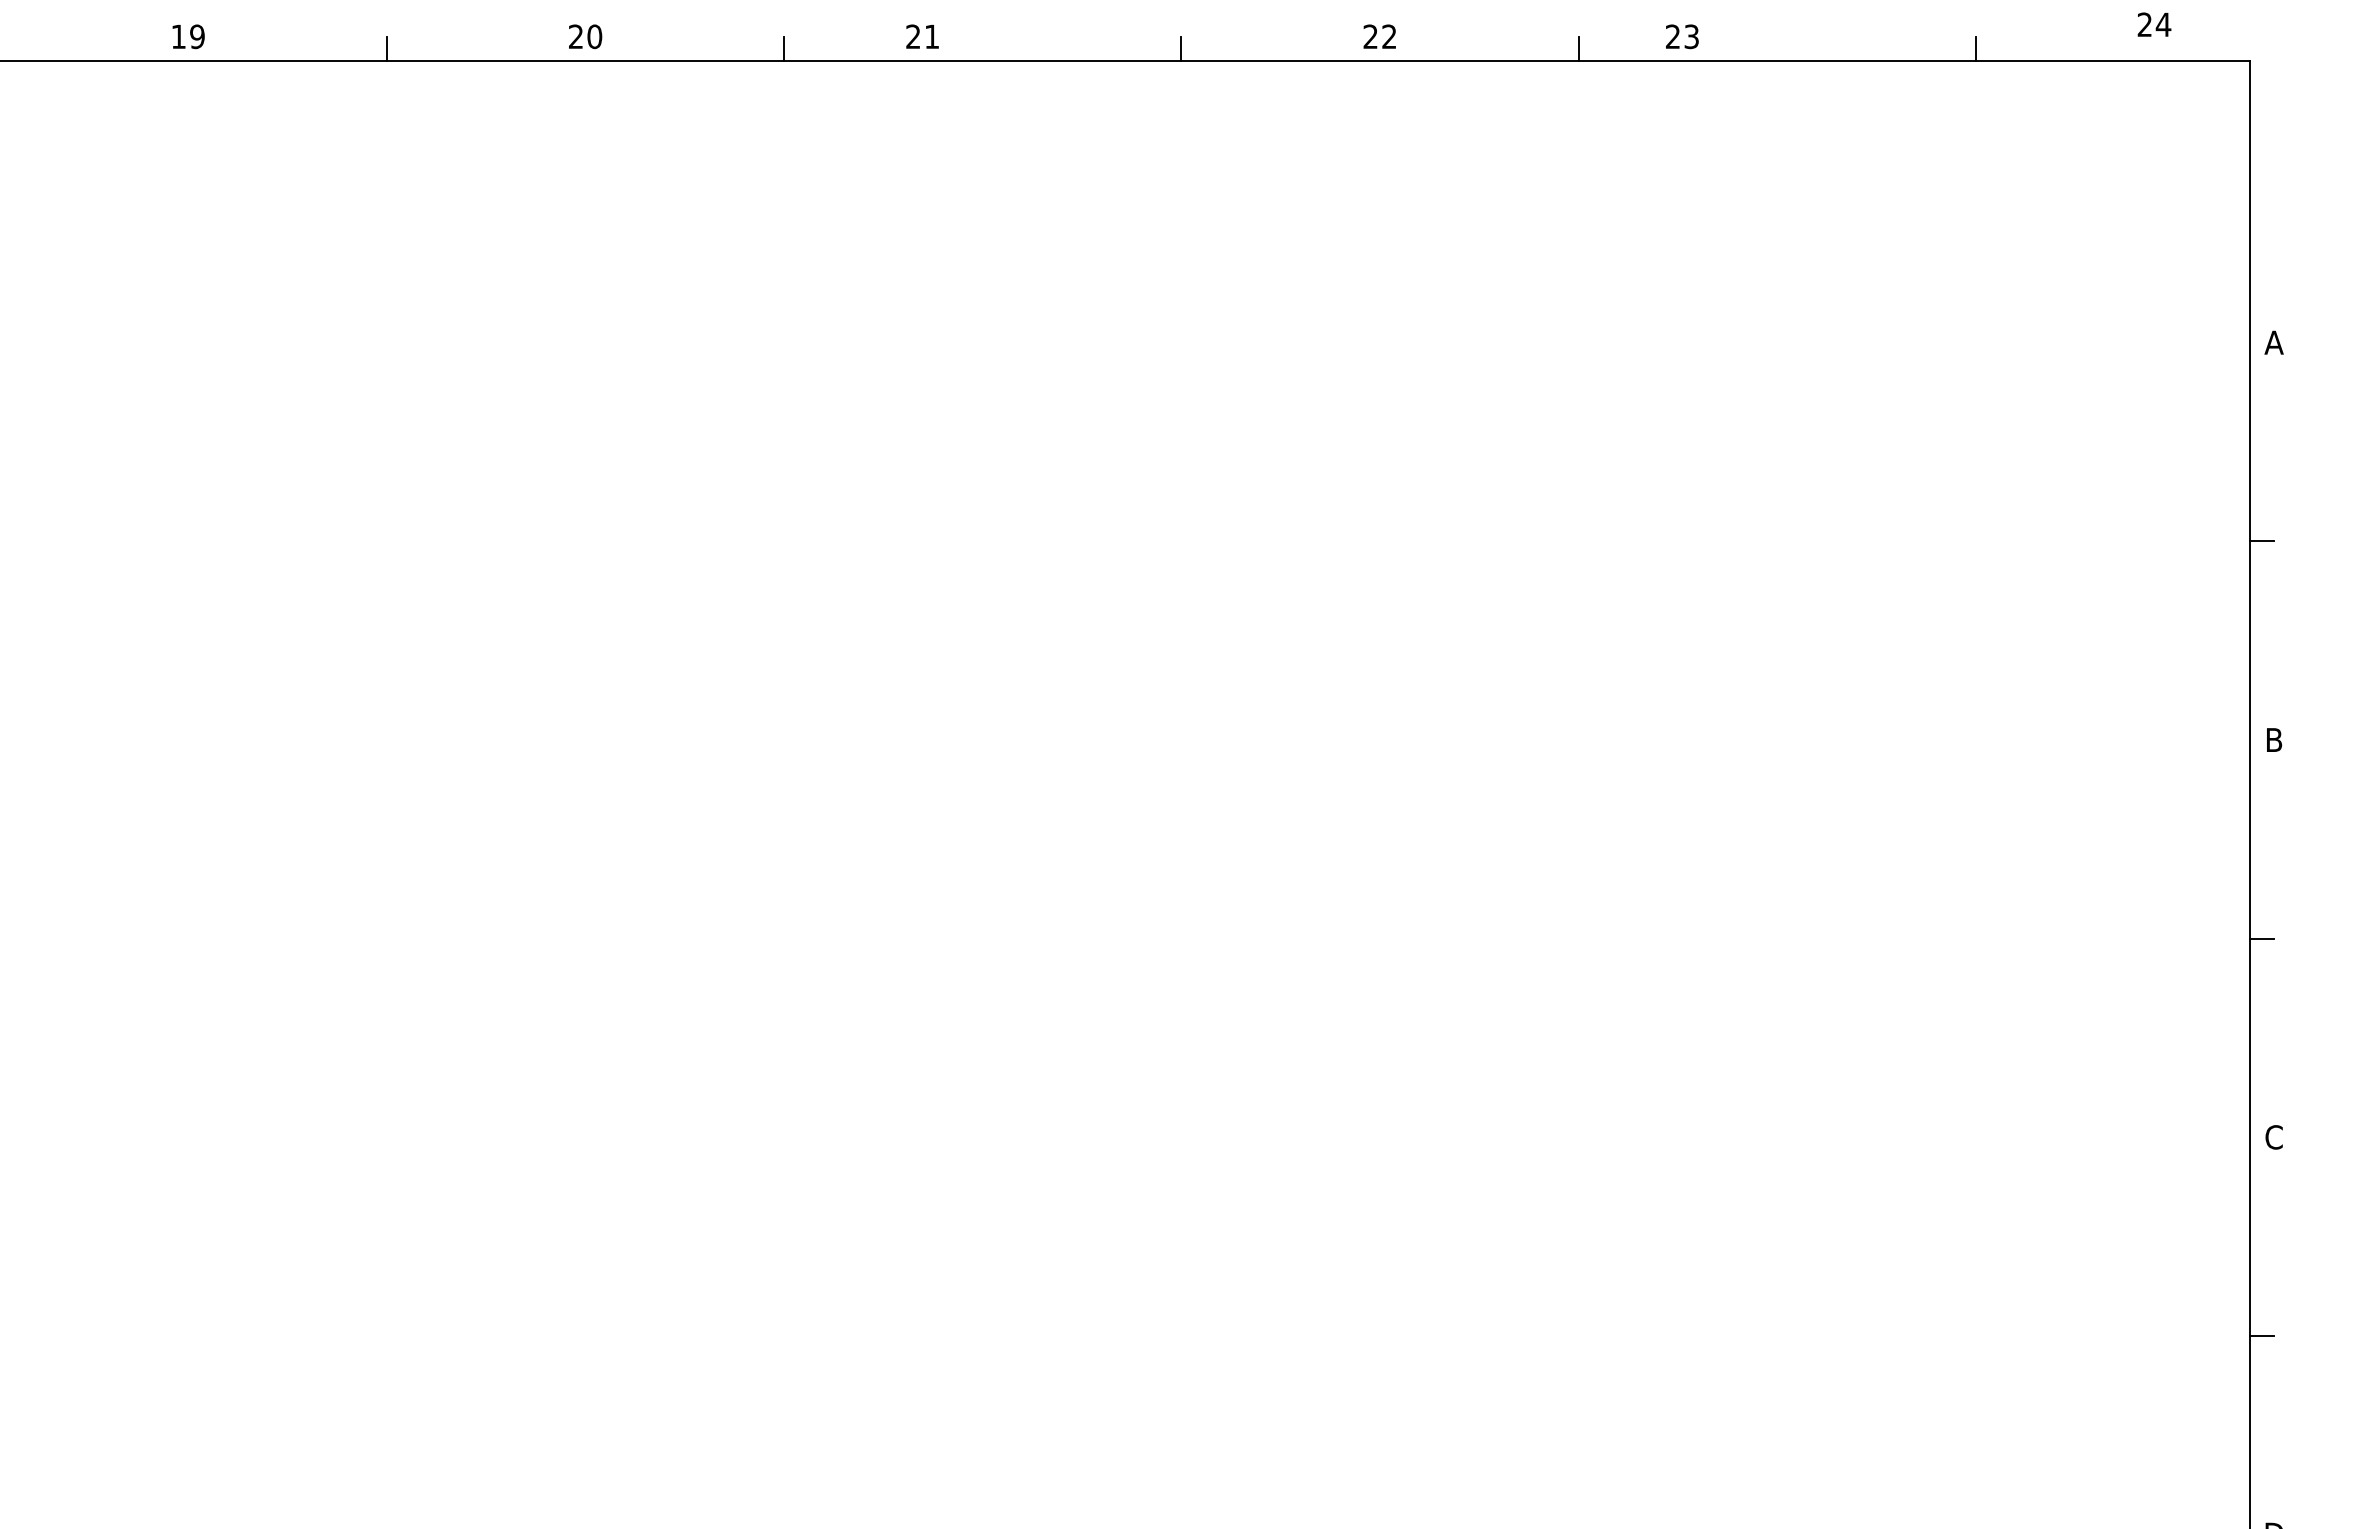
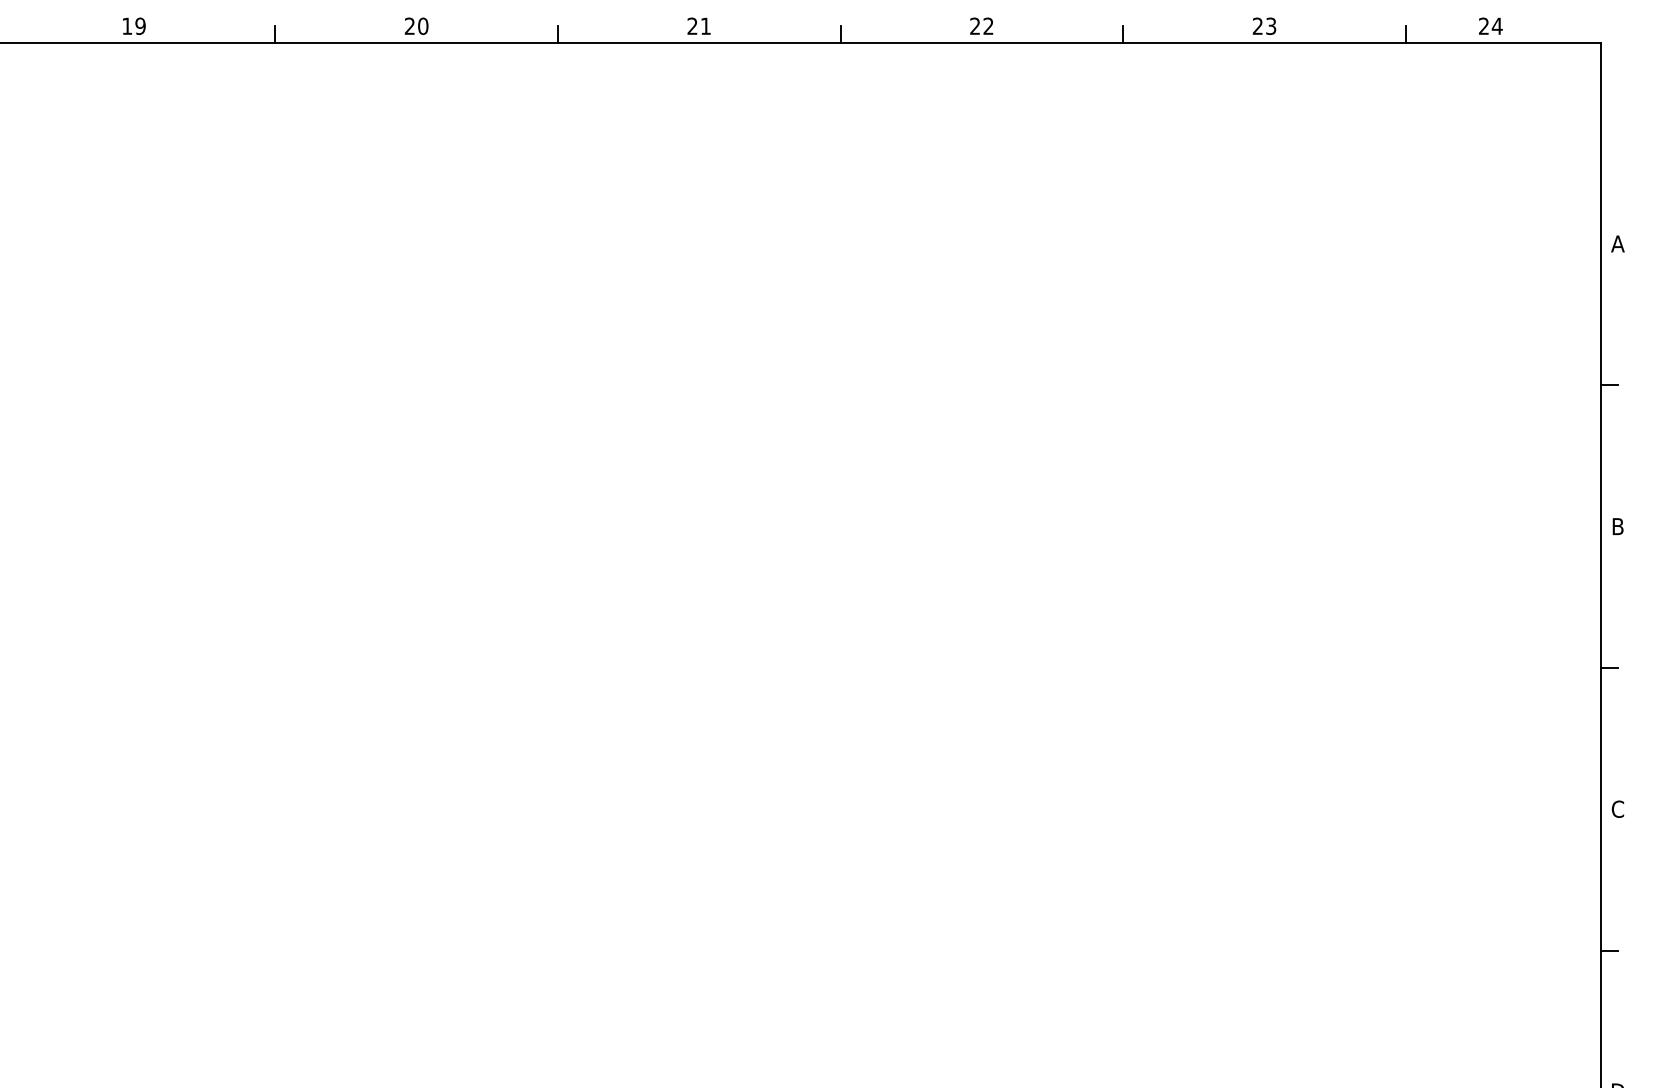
text: (2154, 24) -> (1490, 26), moved
text: (922, 36) -> (699, 26), moved
text: (1682, 36) -> (1264, 26), moved

